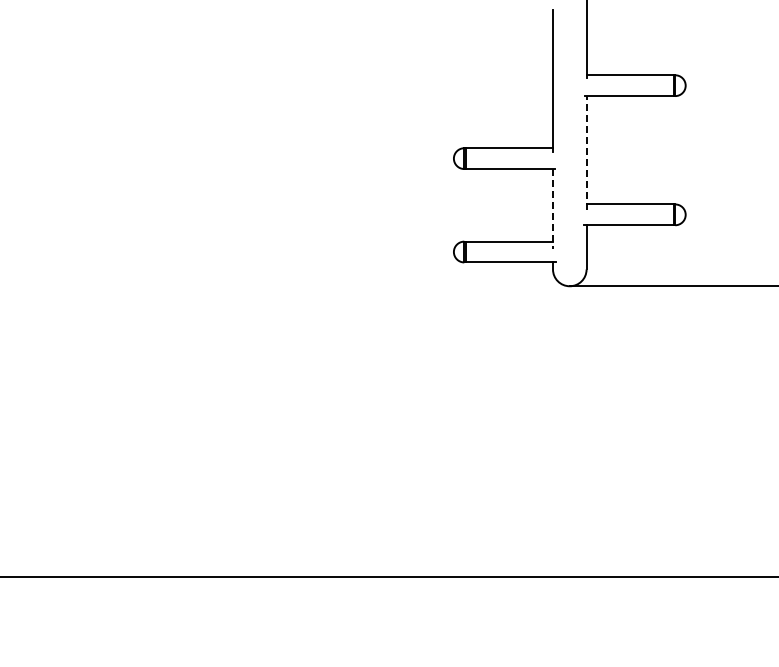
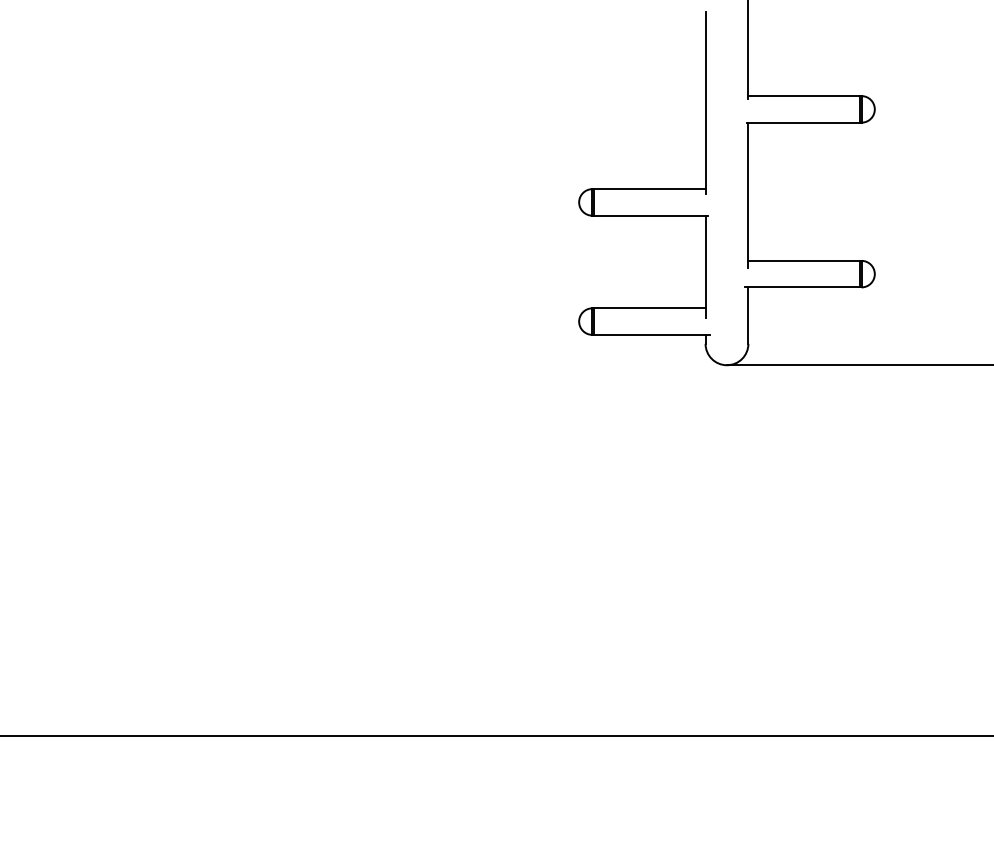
line: (586, 153) -> (748, 195), dashed -> solid
line: (553, 209) -> (706, 267), dashed -> solid

